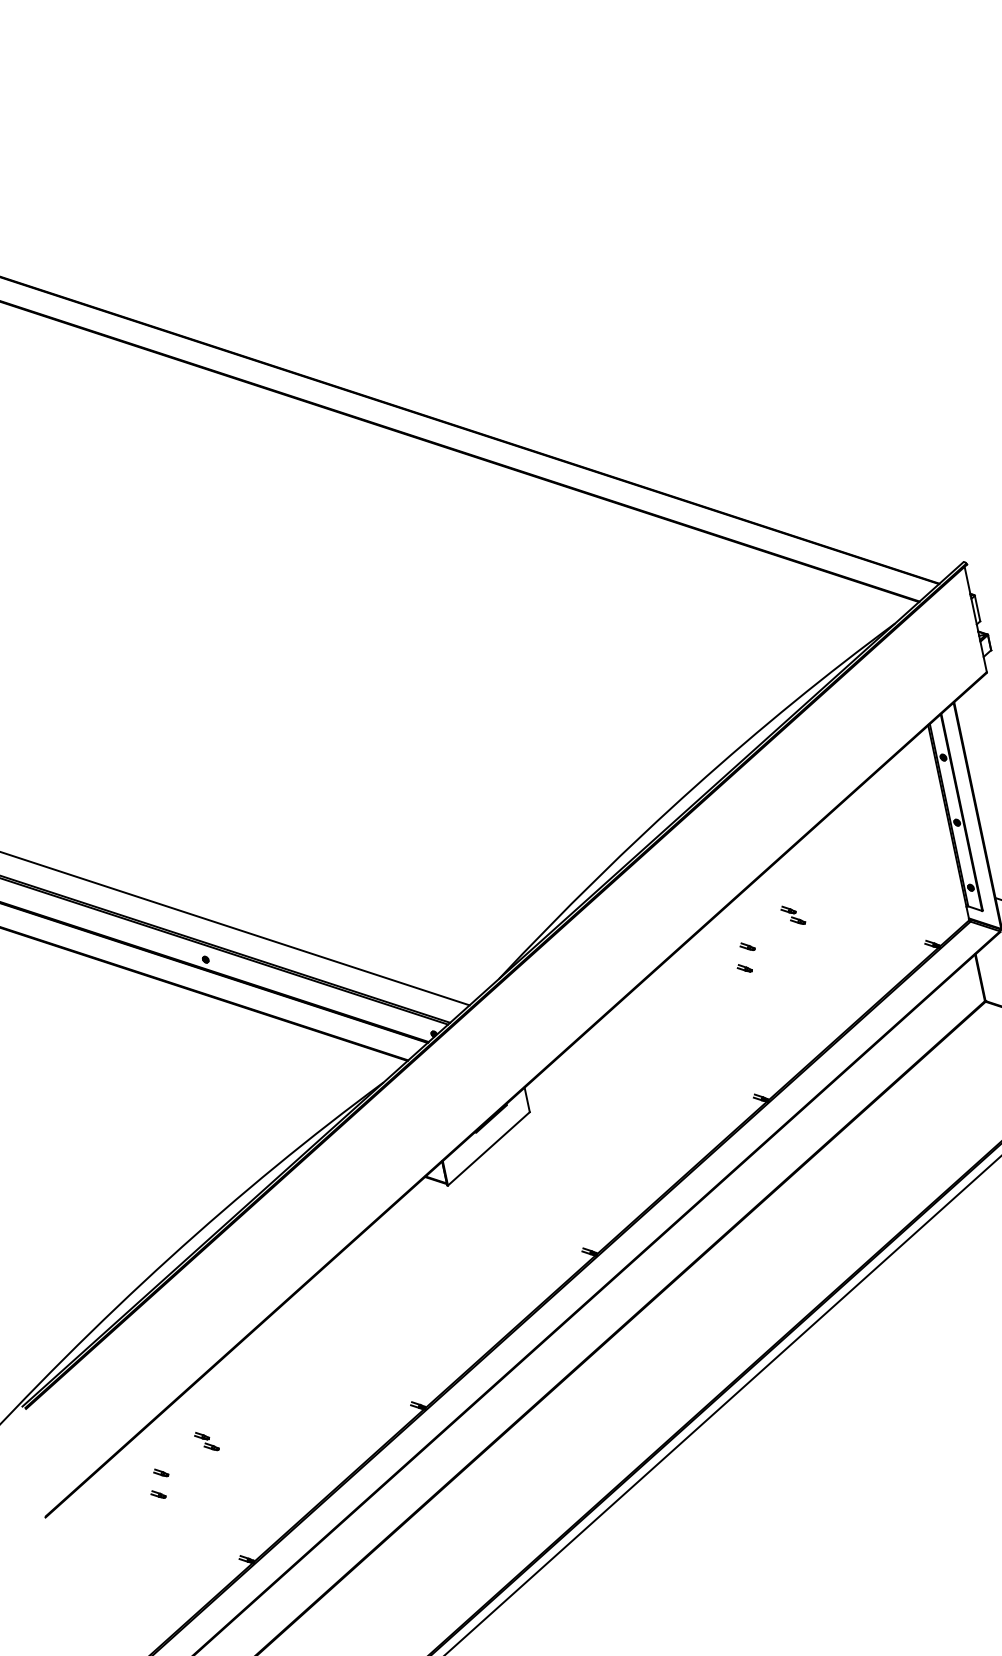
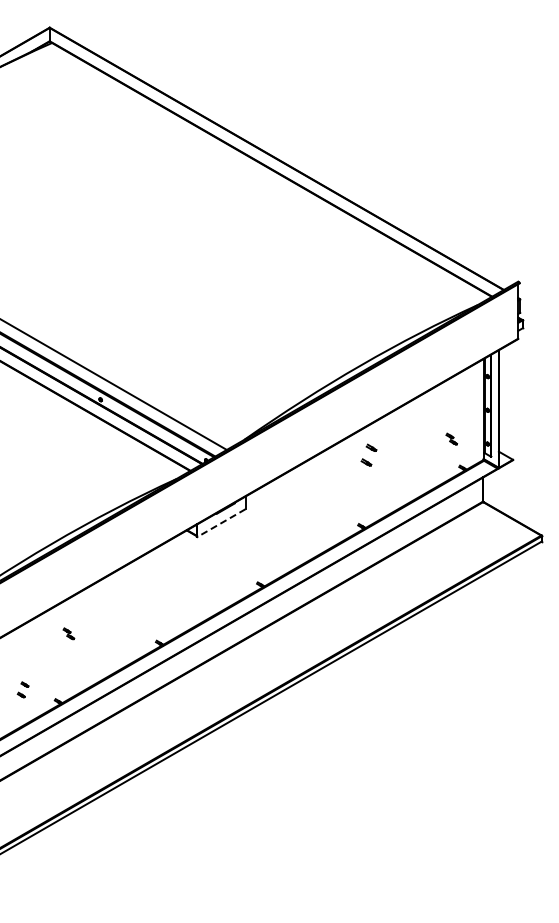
part: (792, 914) -> (451, 438), moved
part: (744, 956) -> (368, 454), size x1.4
line: (489, 1149) -> (221, 523), solid -> dashed
part: (205, 1441) -> (68, 633), moved
part: (158, 1483) -> (22, 689), moved

